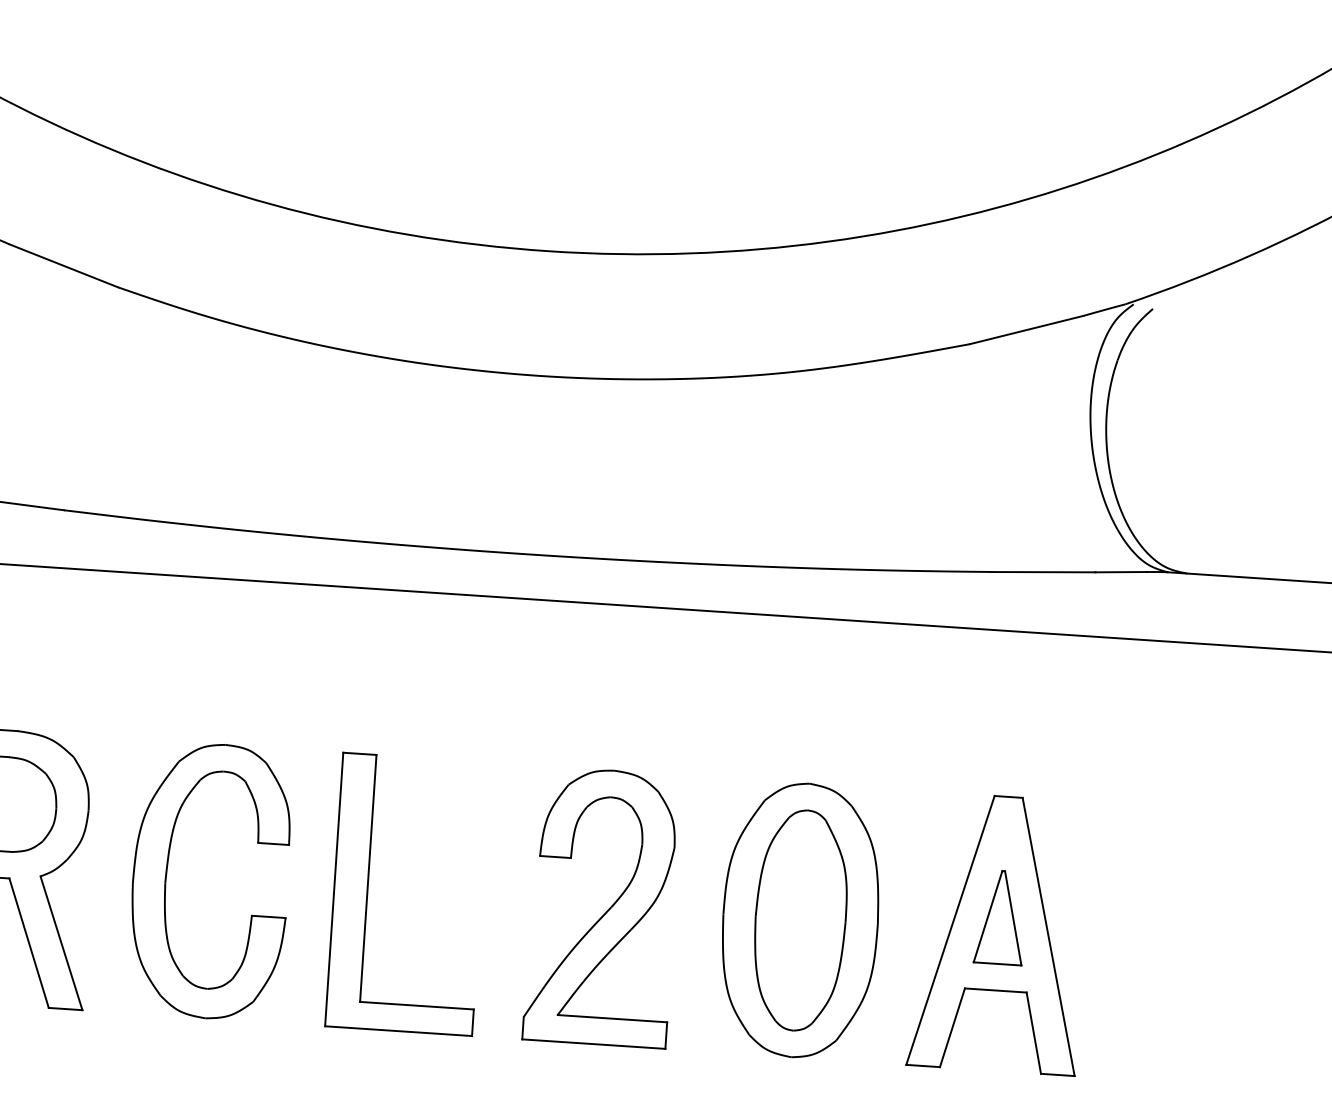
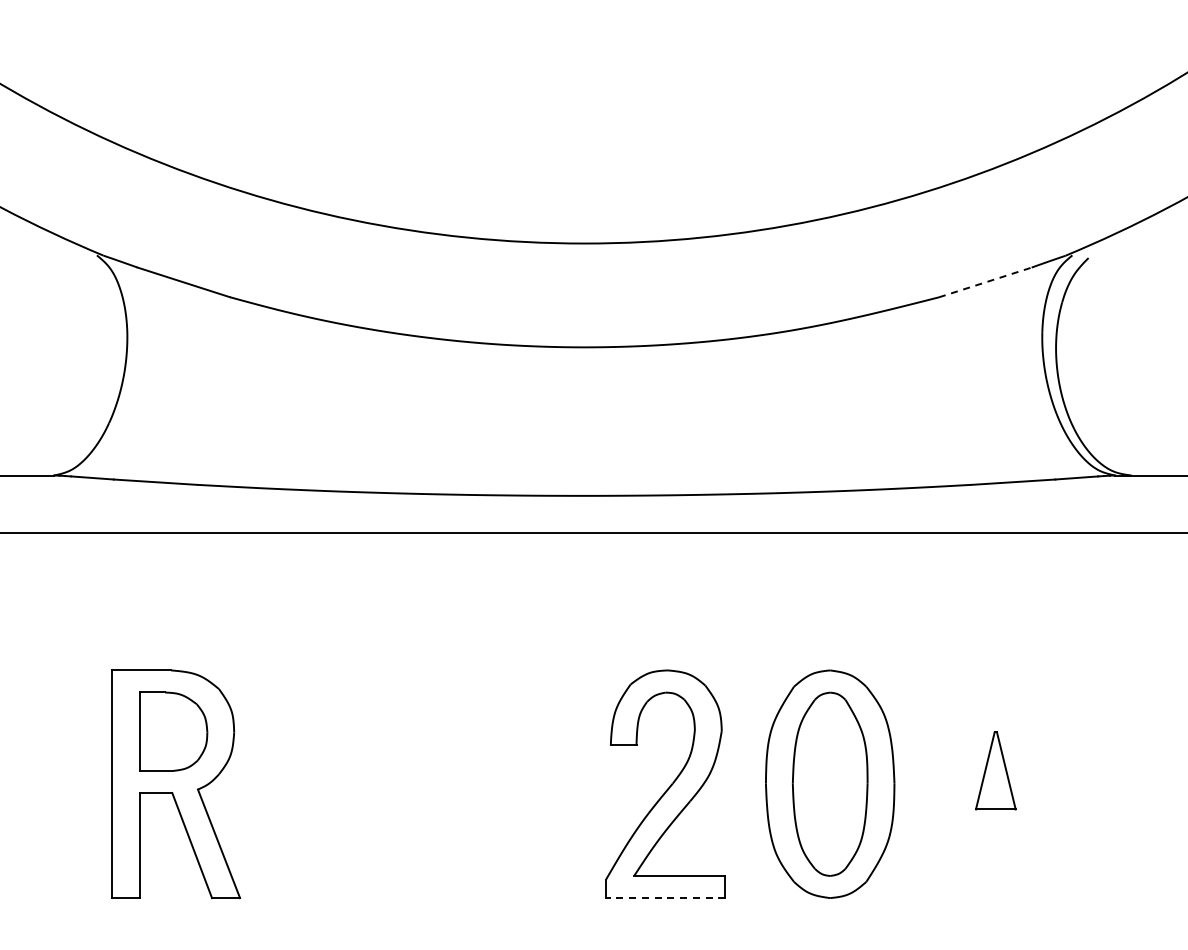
line: (1027, 330) -> (985, 282), solid -> dashed
part: (168, 869) -> (303, 776), removed
part: (368, 890) -> (470, 783), removed
part: (999, 933) -> (995, 784), removed
line: (593, 1044) -> (665, 898), solid -> dashed

